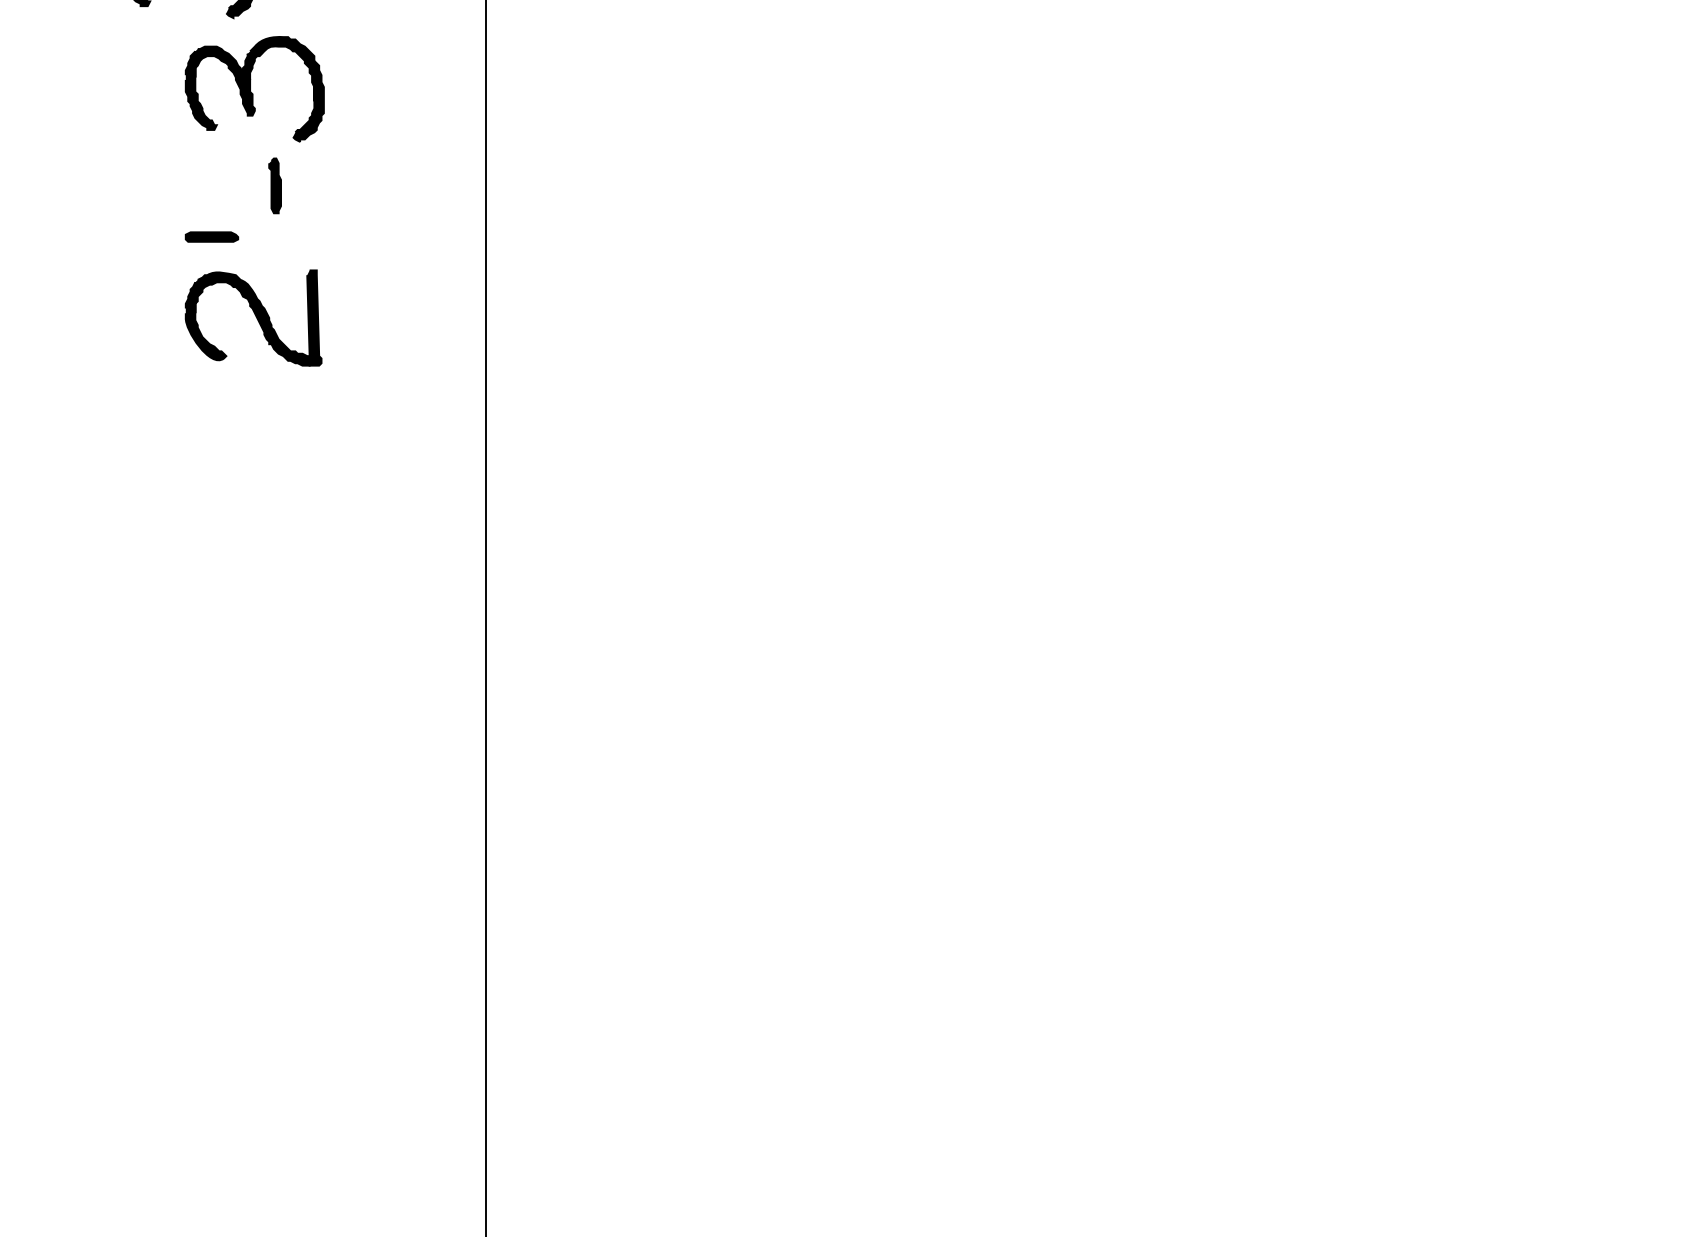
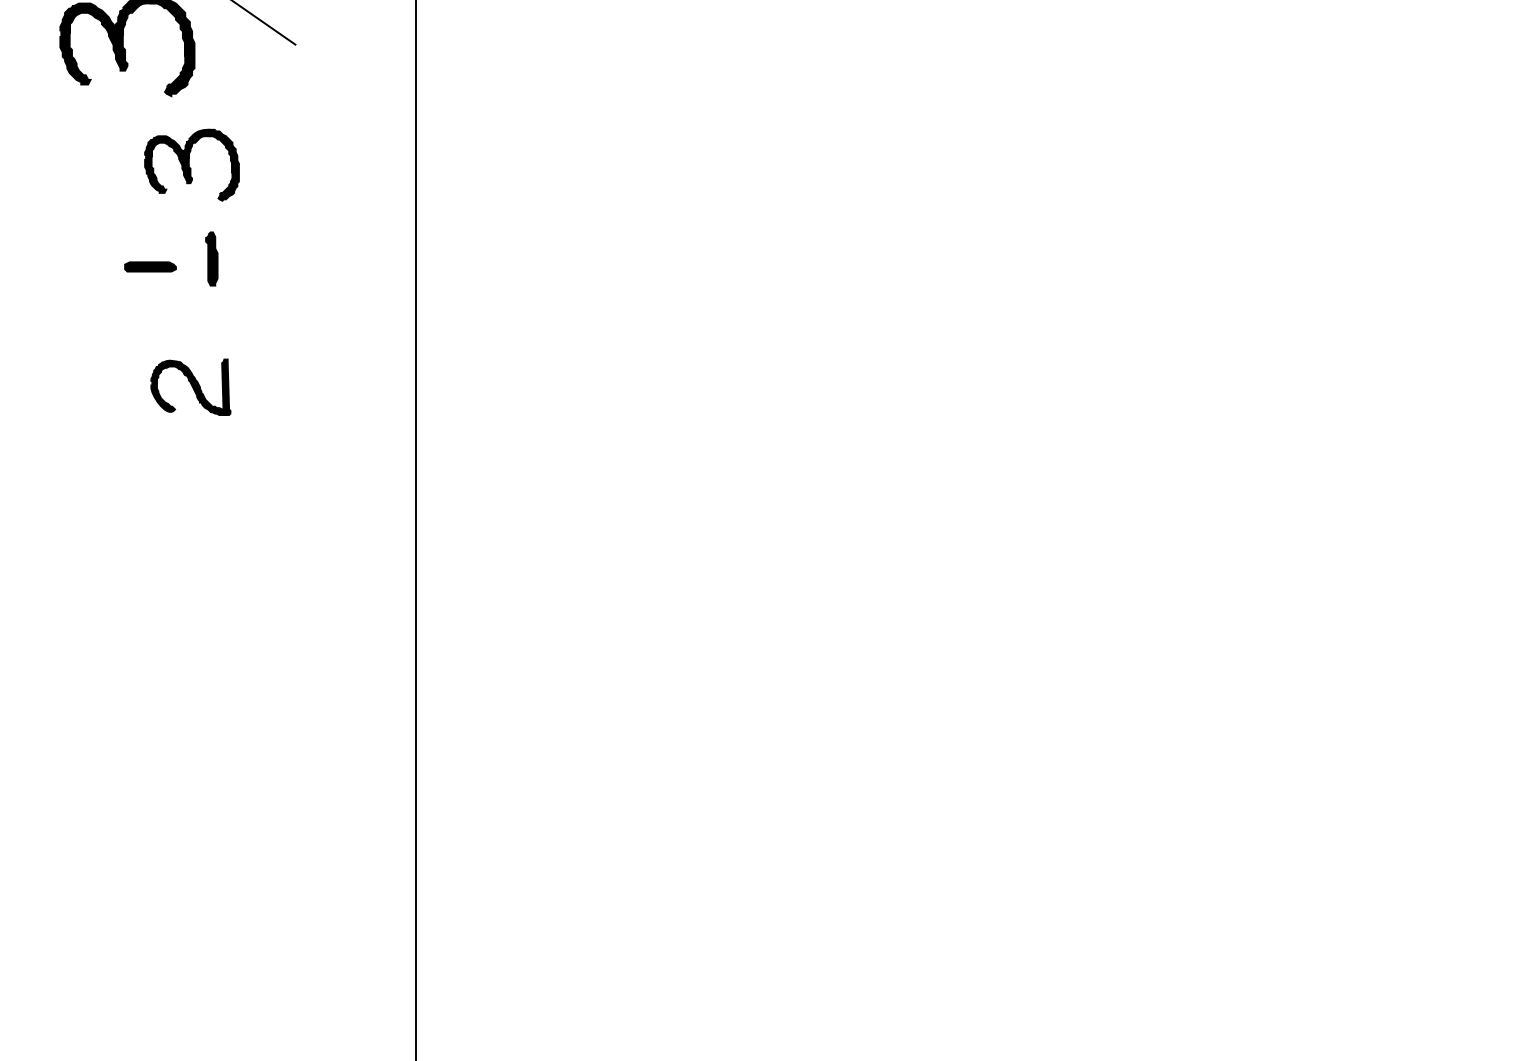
part: (254, 89) -> (191, 165), size x0.7
part: (211, 236) -> (150, 266), moved
part: (253, 317) -> (190, 386), size x0.6

